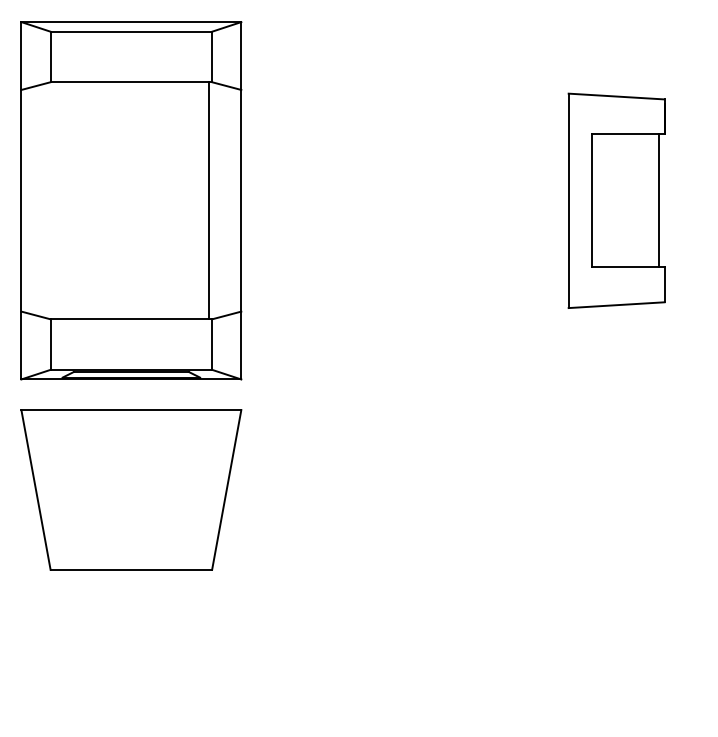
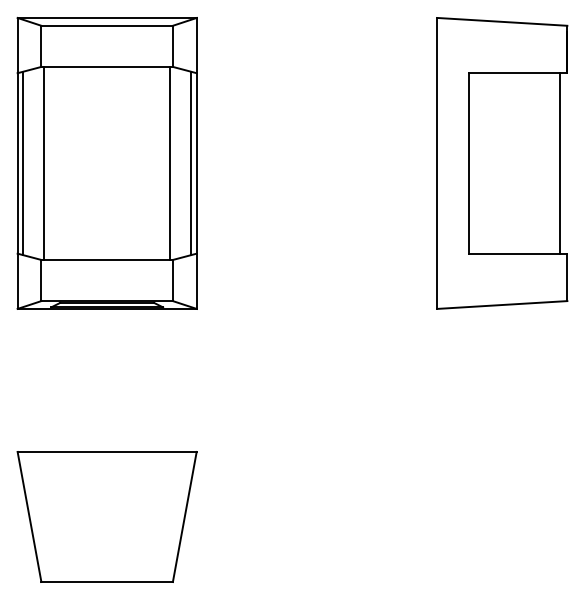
line: (28, 200) -> (23, 163), added
line: (54, 200) -> (44, 163), added
line: (234, 200) -> (191, 163), added
part: (616, 200) -> (502, 163), size x1.67
part: (131, 489) -> (107, 516), moved

